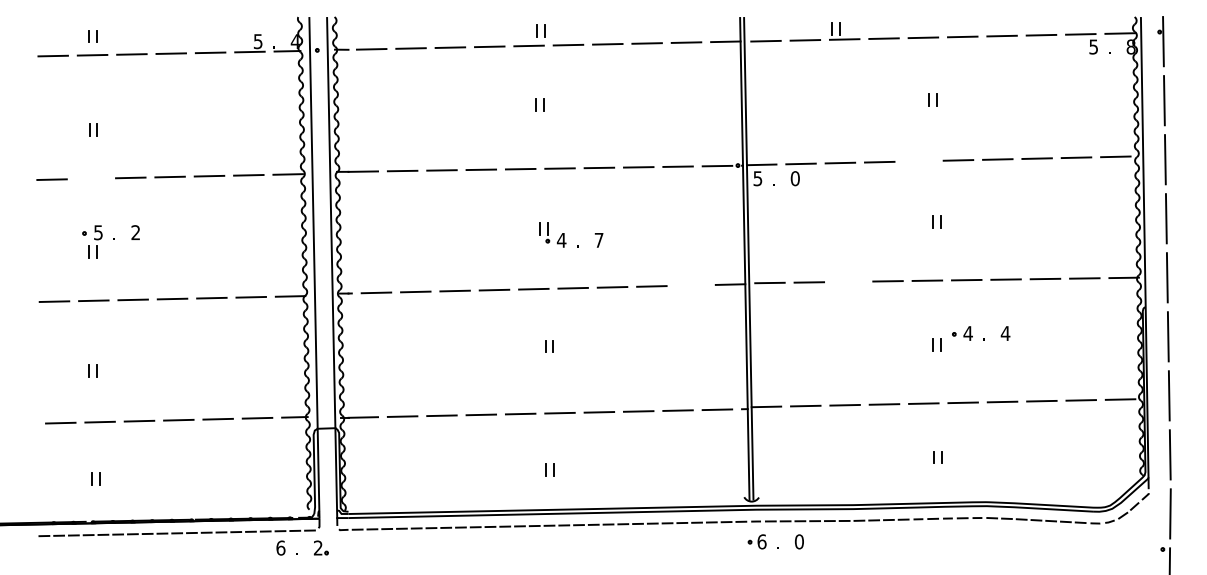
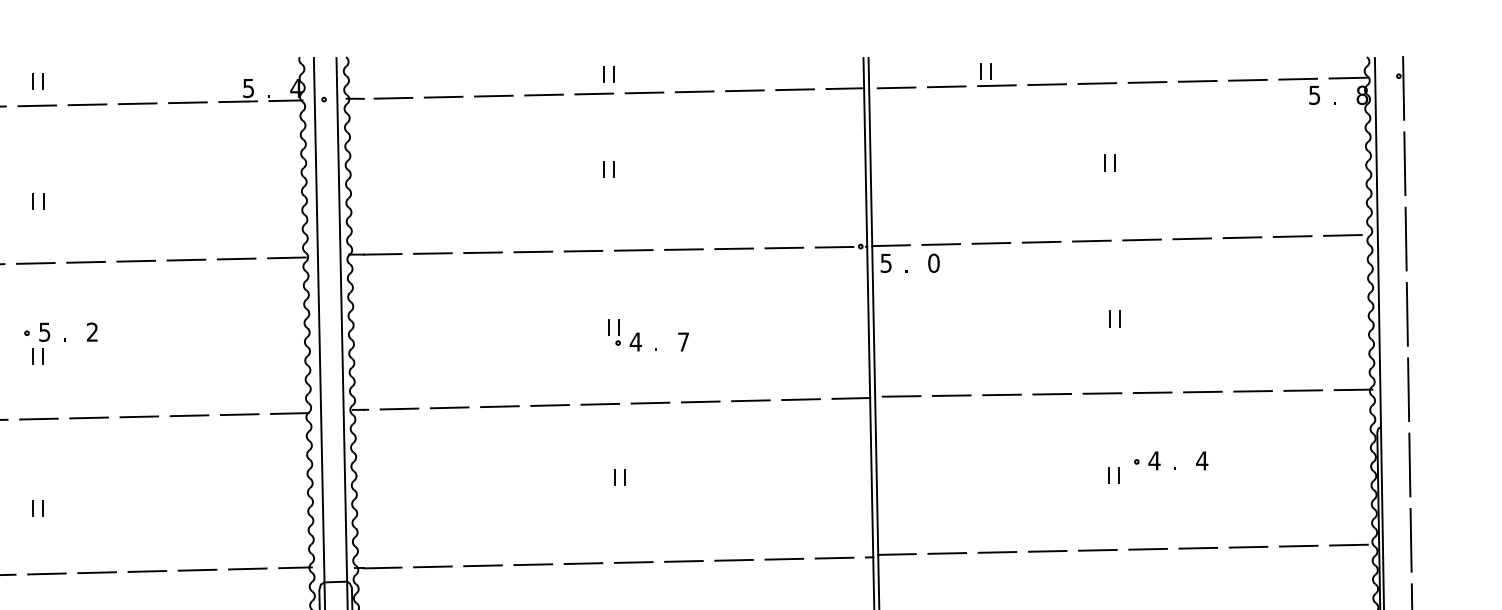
line: (918, 160) -> (1091, 240), added
line: (91, 178) -> (35, 263), added
line: (848, 281) -> (1001, 394), added
line: (690, 285) -> (800, 399), added

